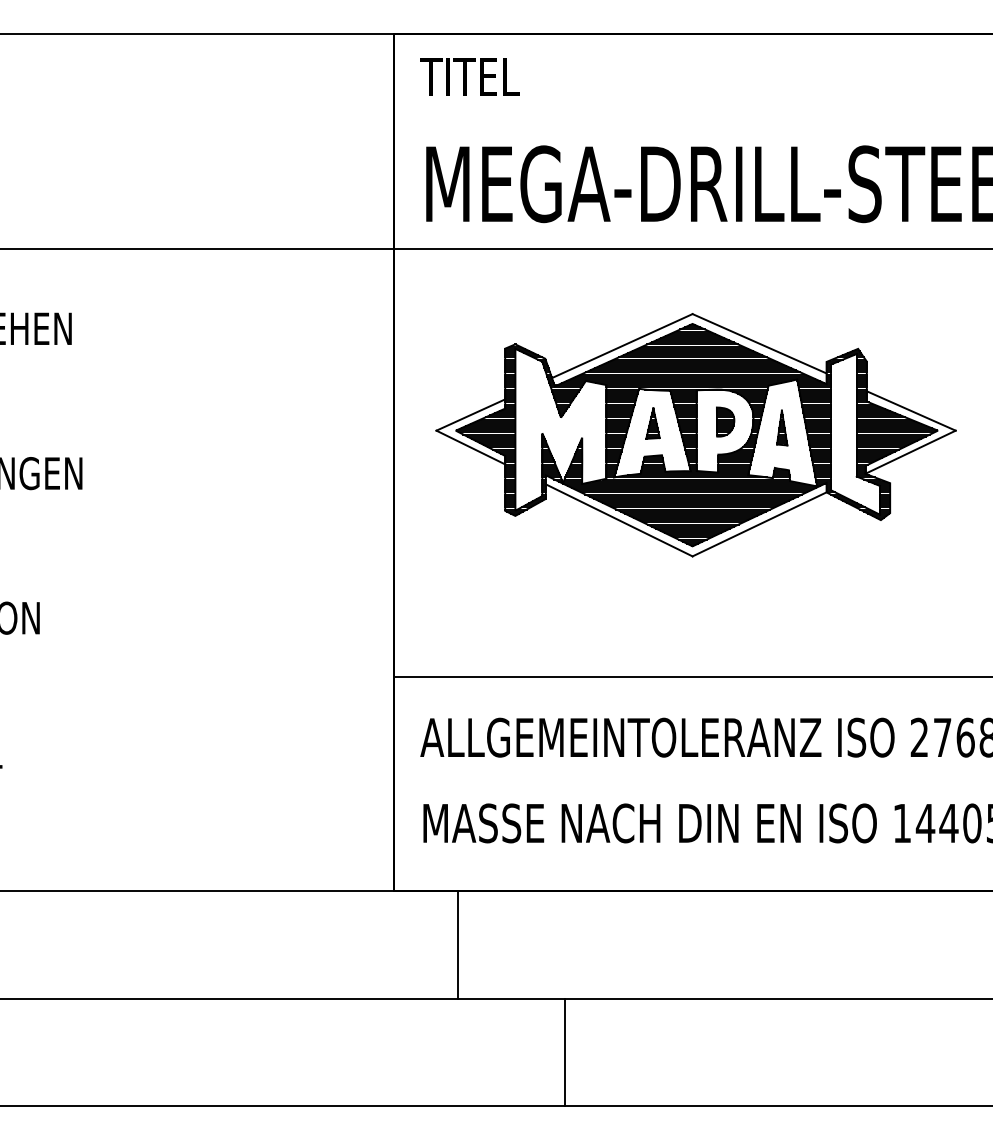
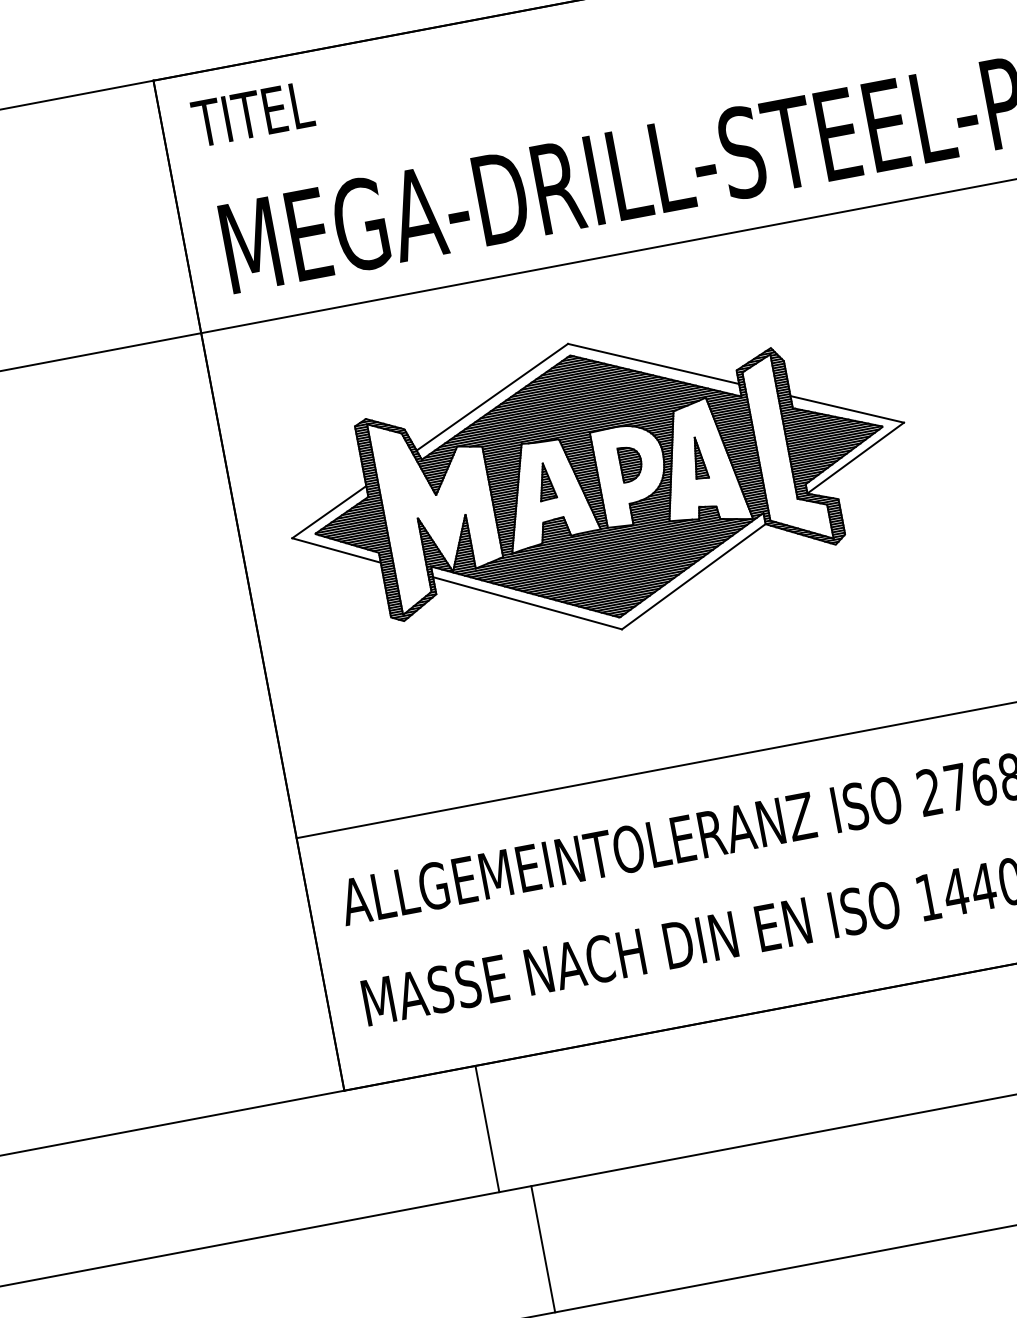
line: (457, 944) -> (486, 1128), moved
line: (565, 1051) -> (543, 1248), moved

